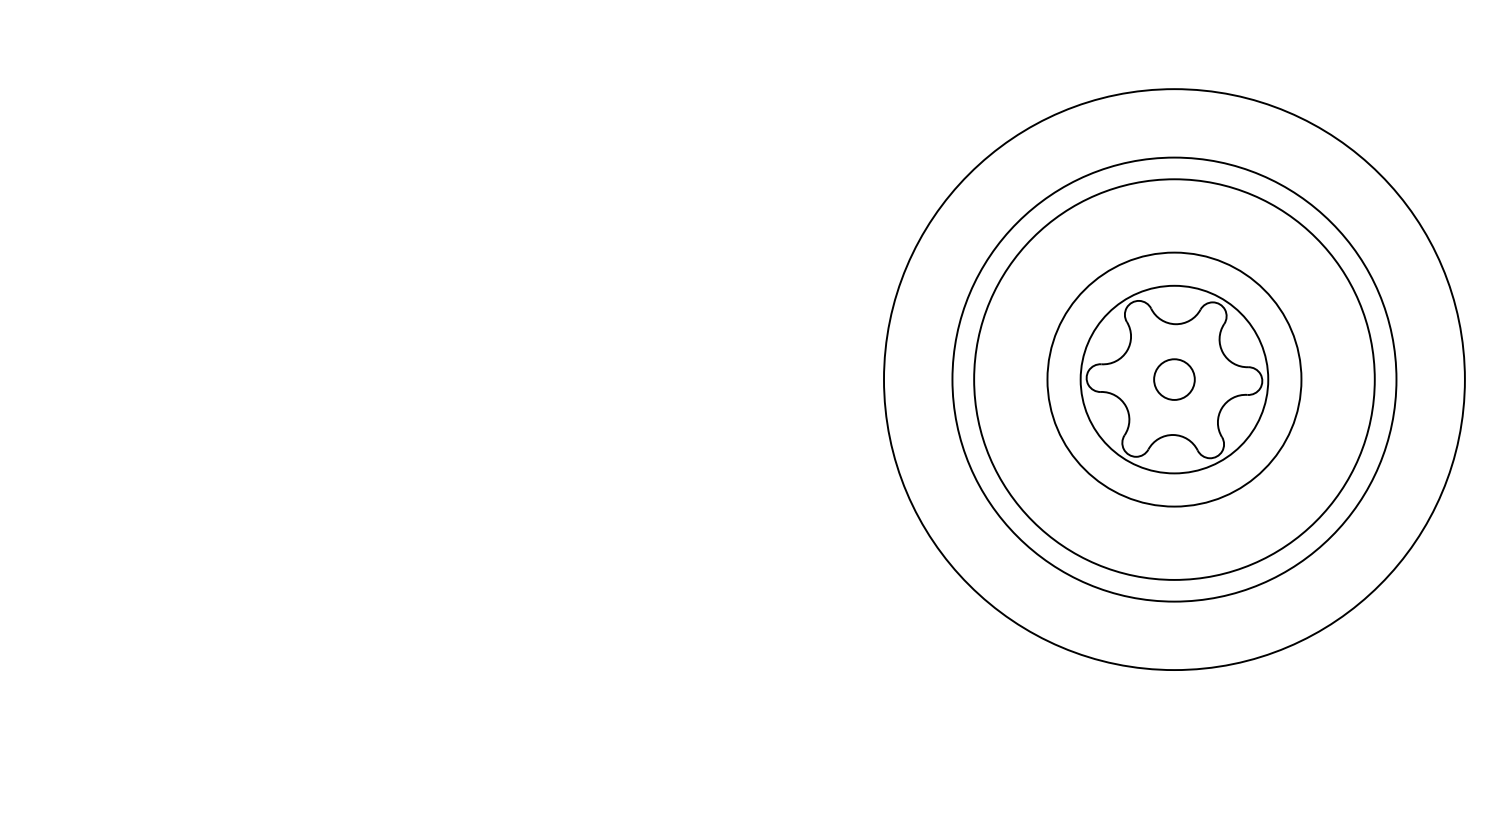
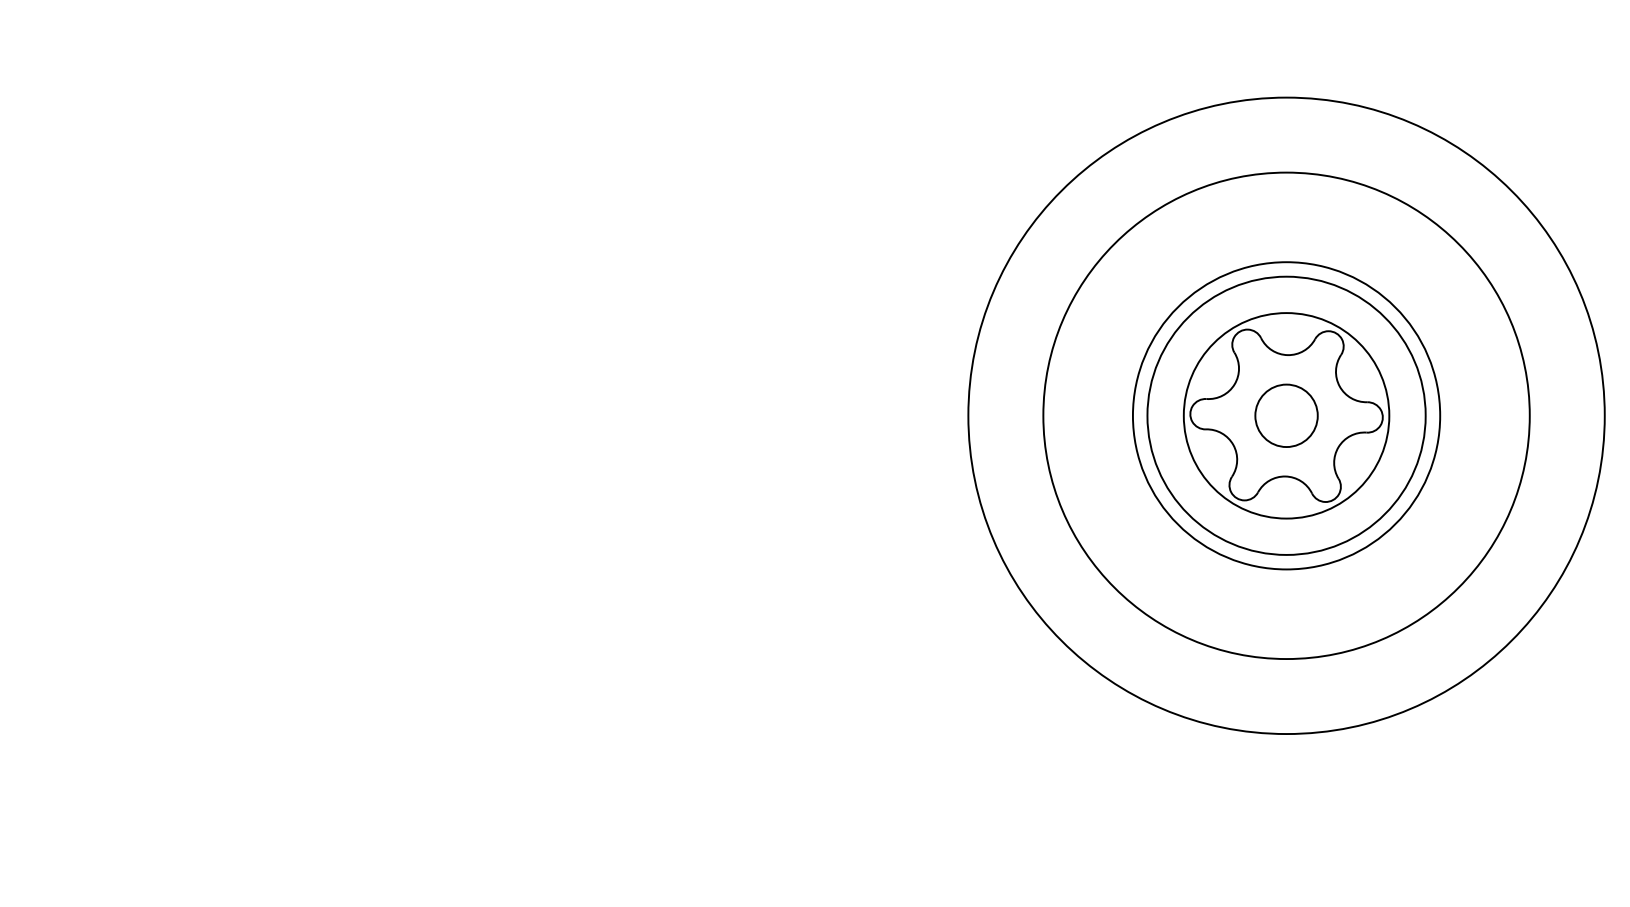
circle: (1174, 379) -> (1286, 415), size x0.7
circle: (1174, 379) -> (1286, 415), size x1.4

